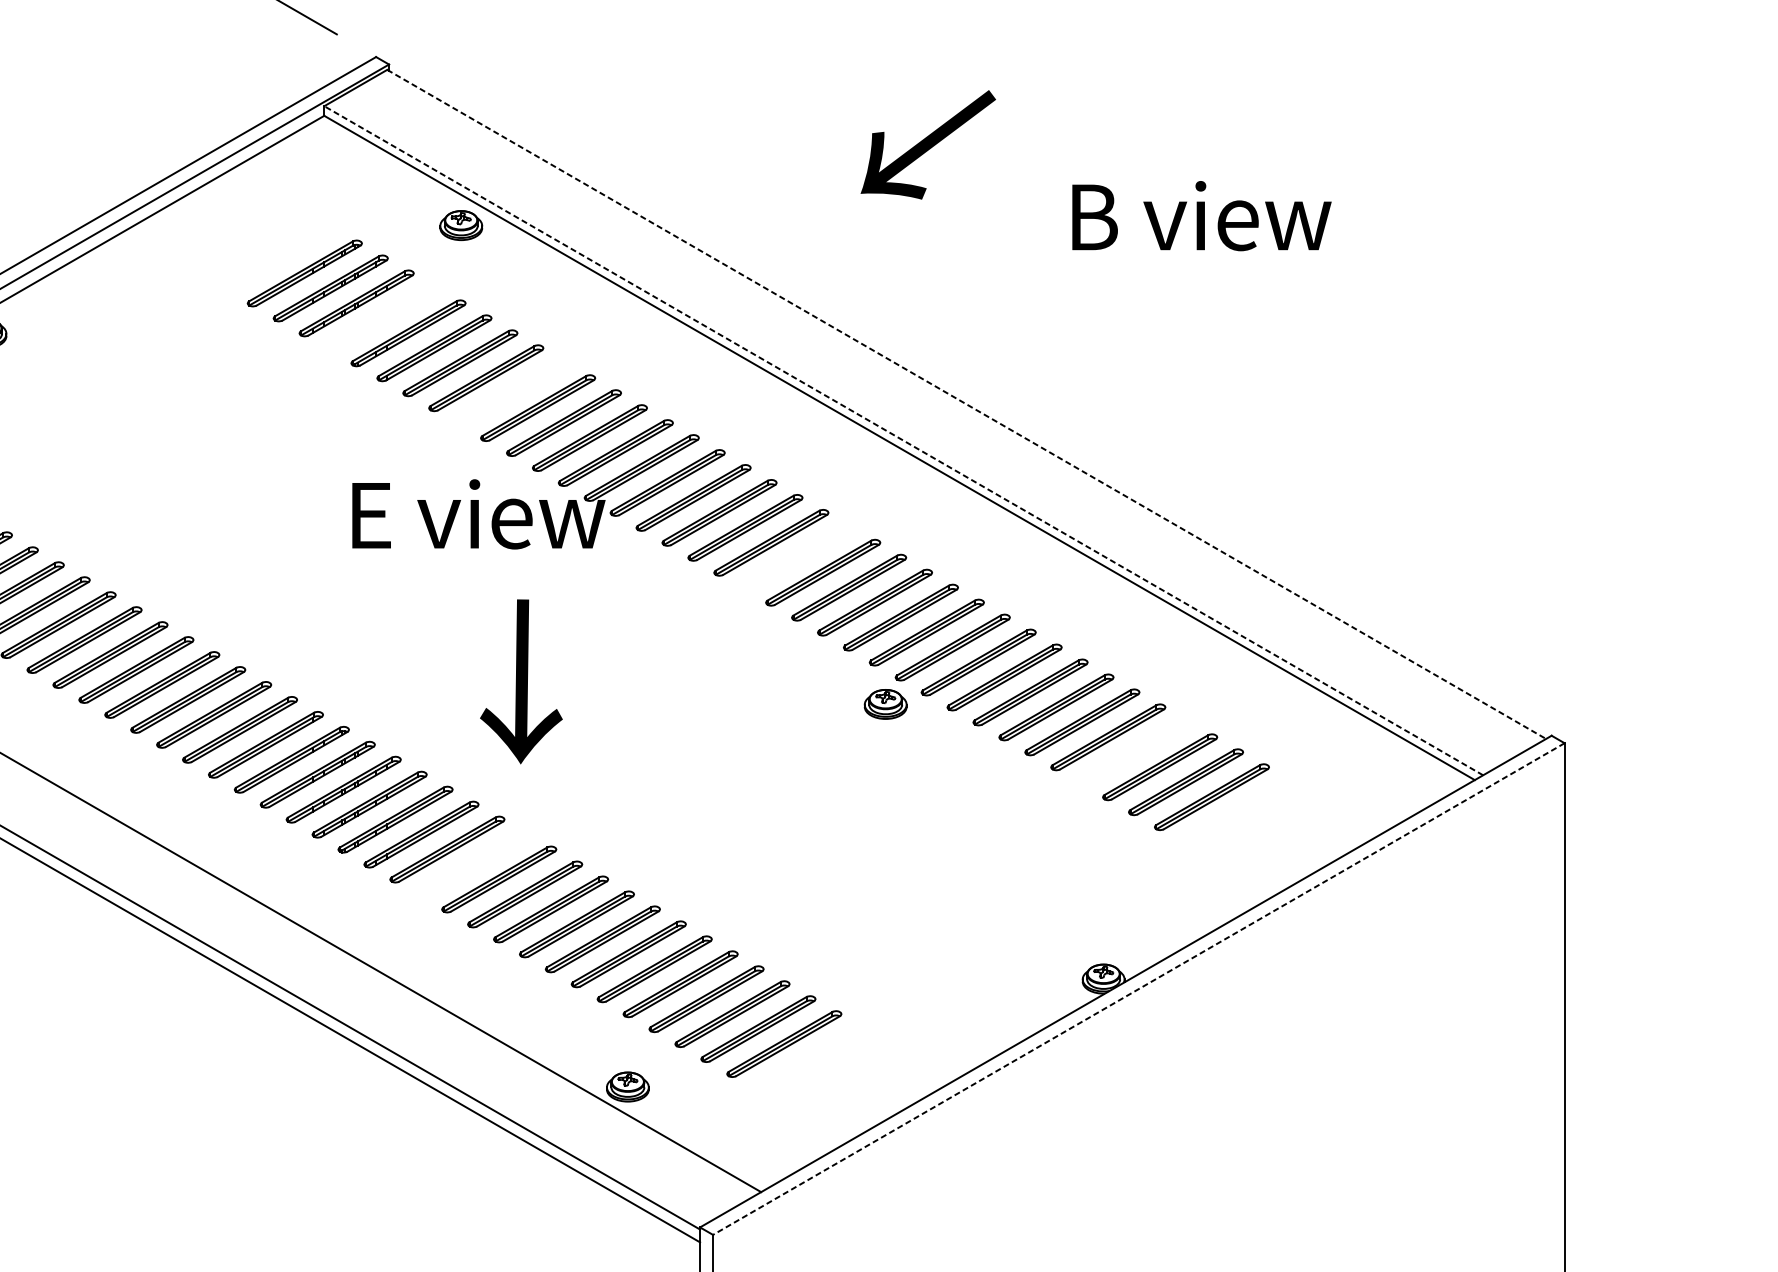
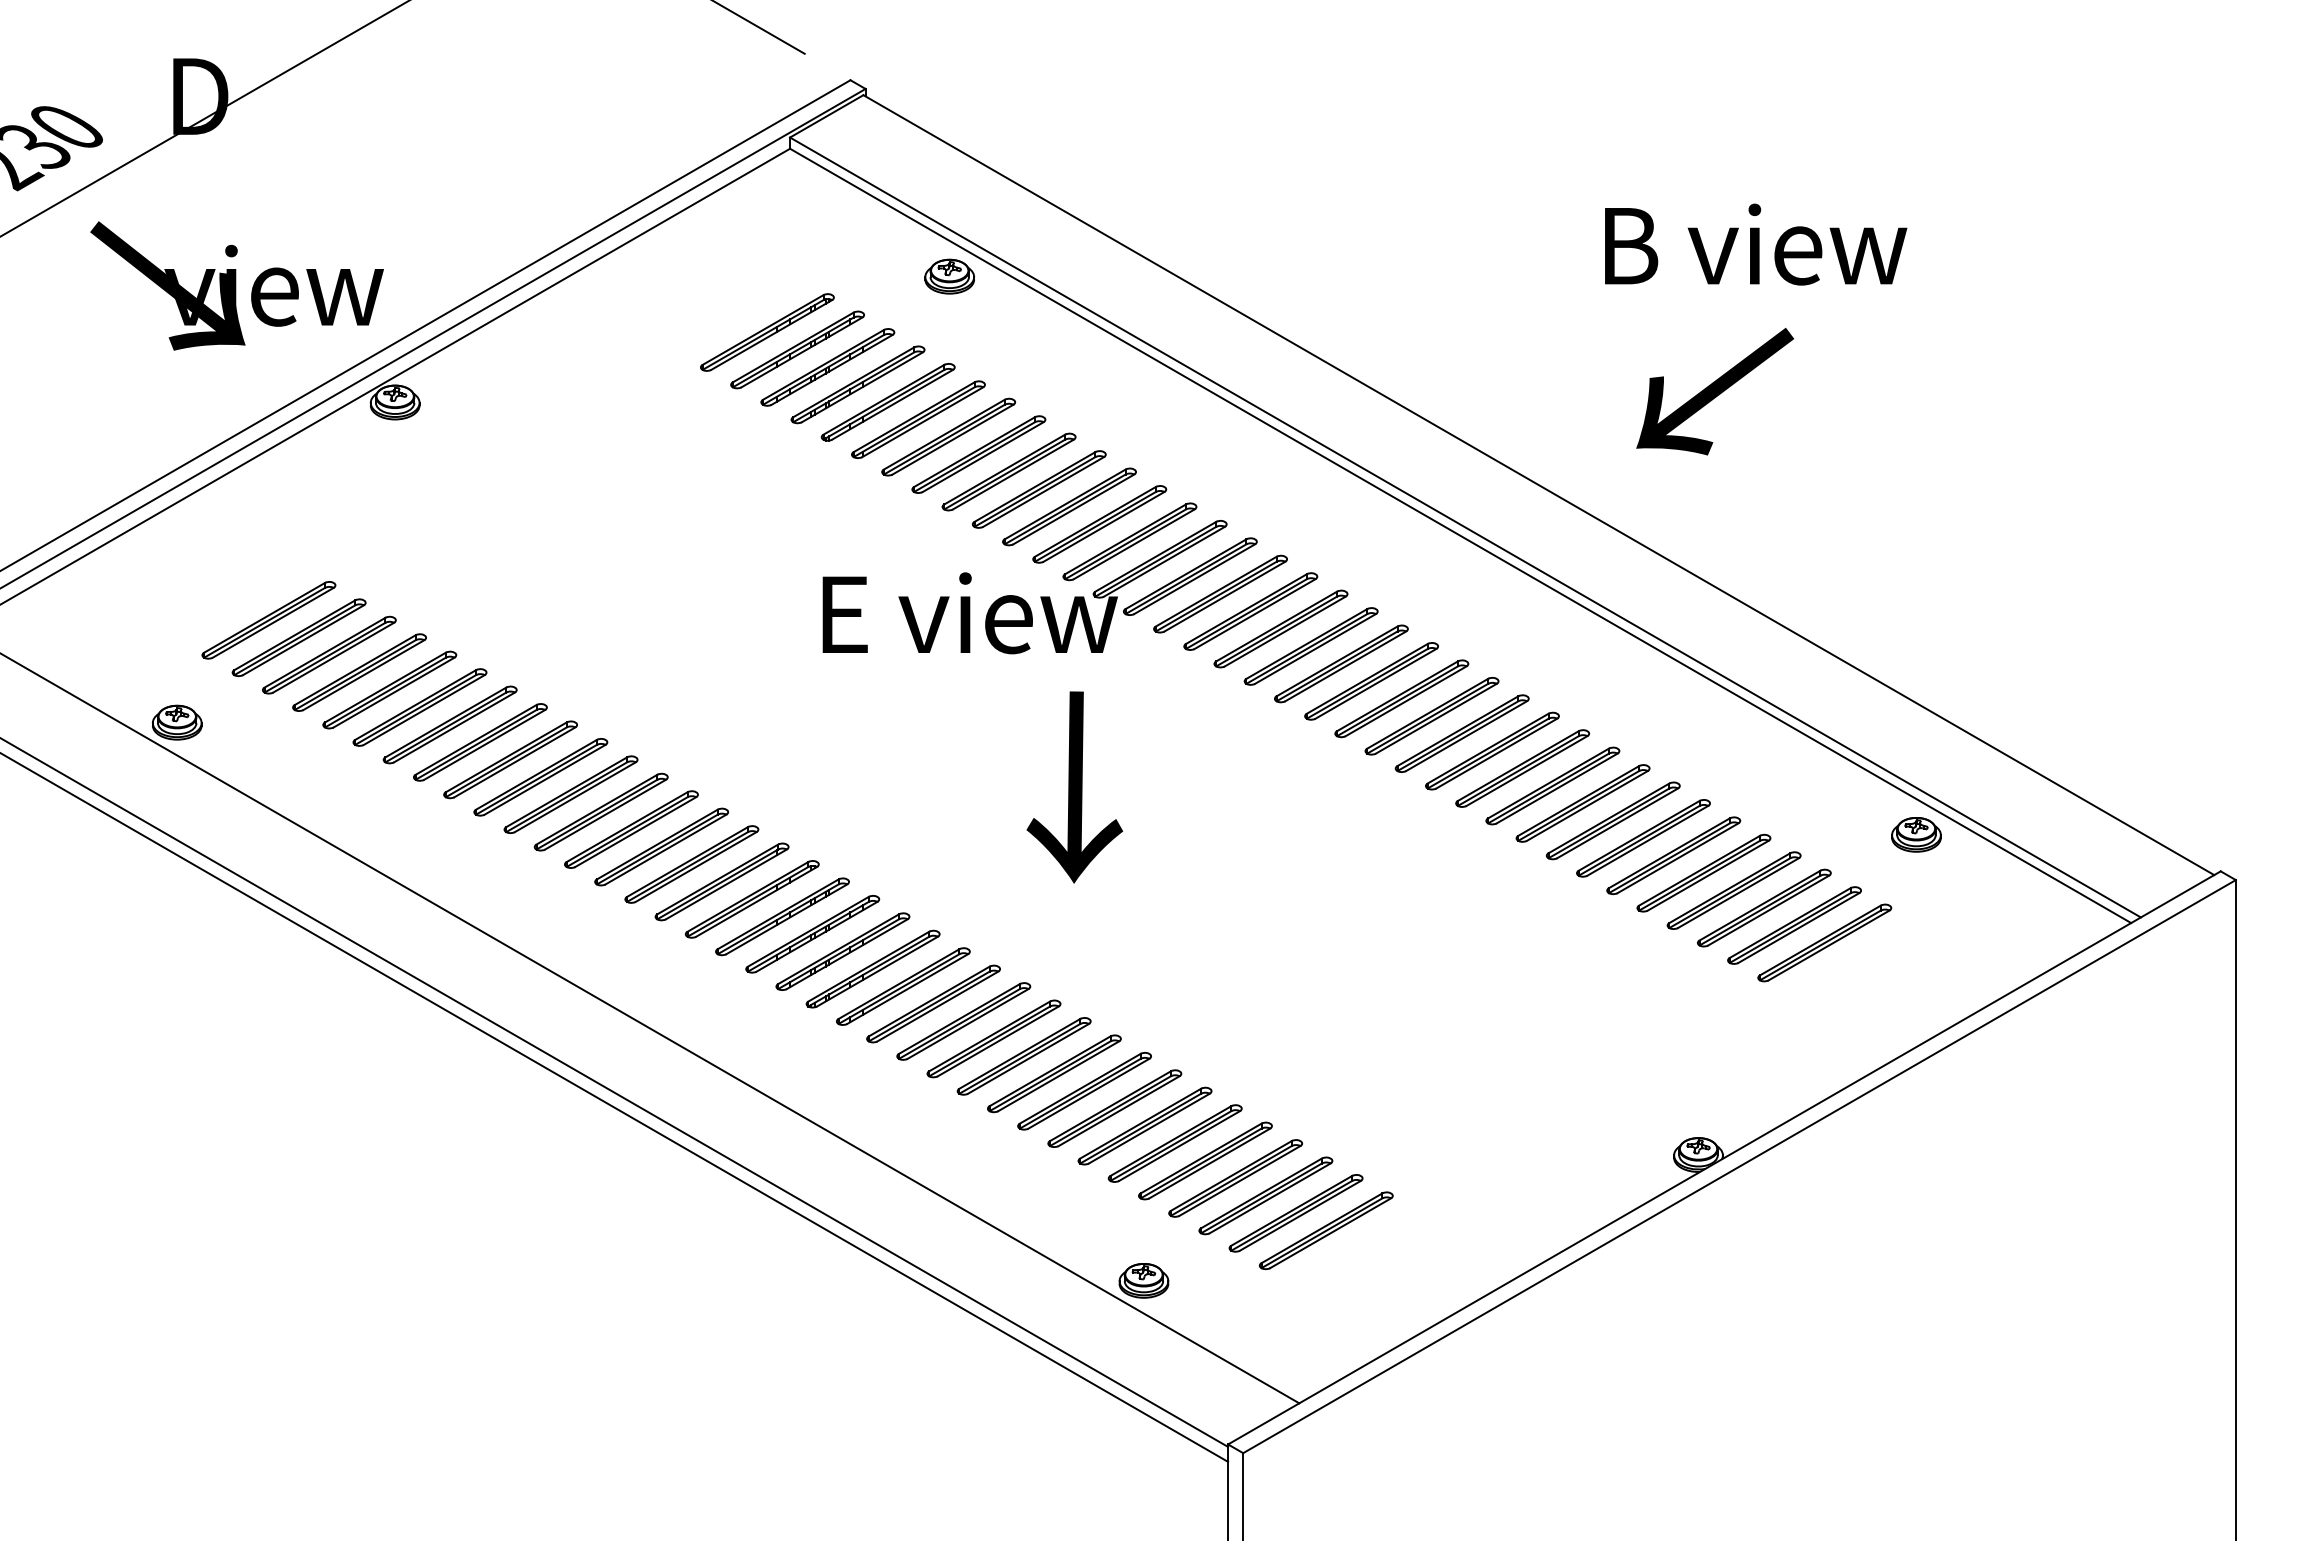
text: (927, 144) -> (1714, 391), moved
text: (1202, 215) -> (1756, 244), moved
part: (382, 318) -> (857, 384), added
part: (511, 392) -> (1008, 471), added
line: (966, 404) -> (1538, 485), dashed -> solid
line: (903, 440) -> (1465, 527), dashed -> solid
part: (797, 557) -> (1341, 663), added
text: (521, 681) -> (1074, 787), moved
part: (885, 704) -> (1916, 834), moved
part: (1133, 752) -> (1733, 890), added
part: (473, 864) -> (963, 1021), added
line: (1138, 988) -> (1739, 1166), dashed -> solid

